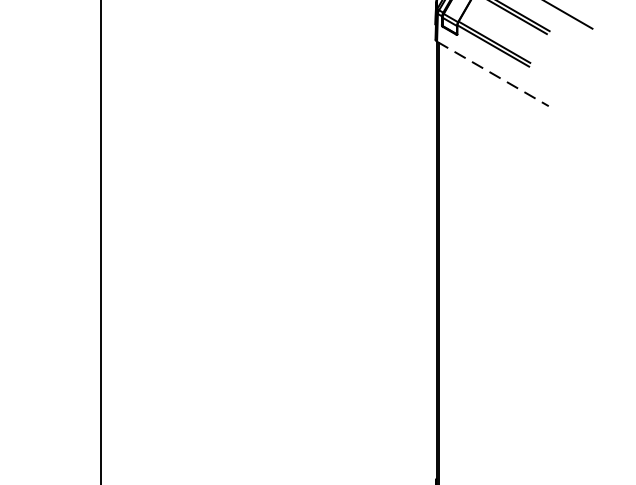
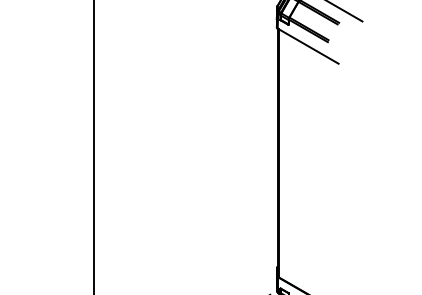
line: (493, 74) -> (308, 46), dashed -> solid

